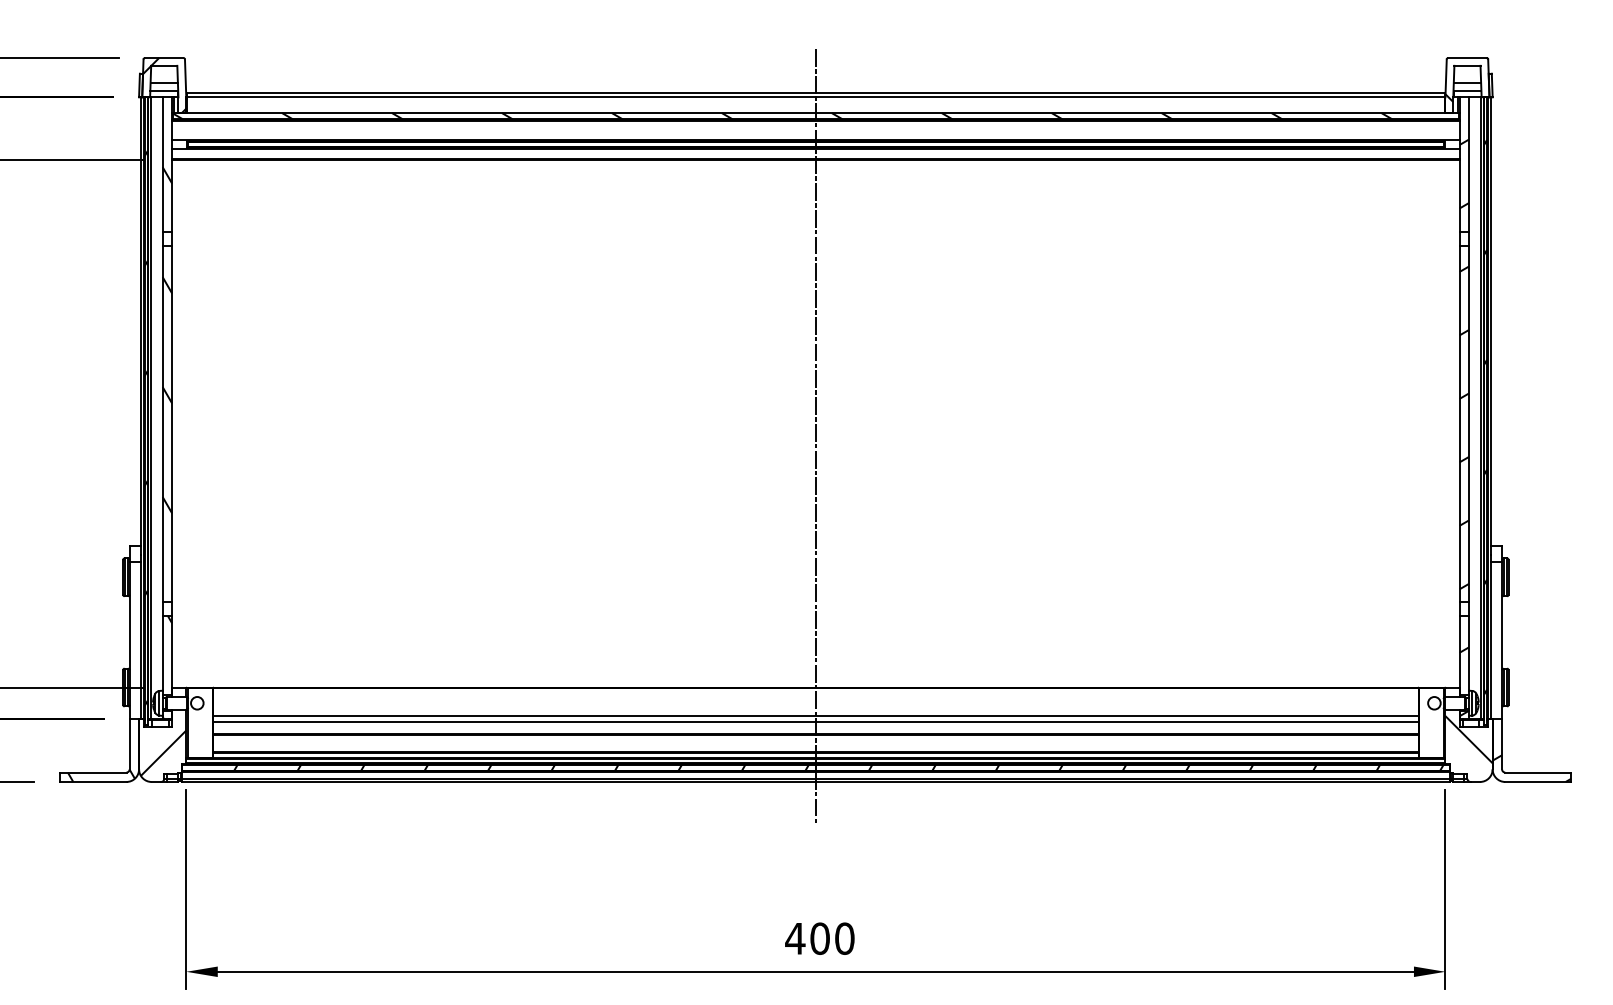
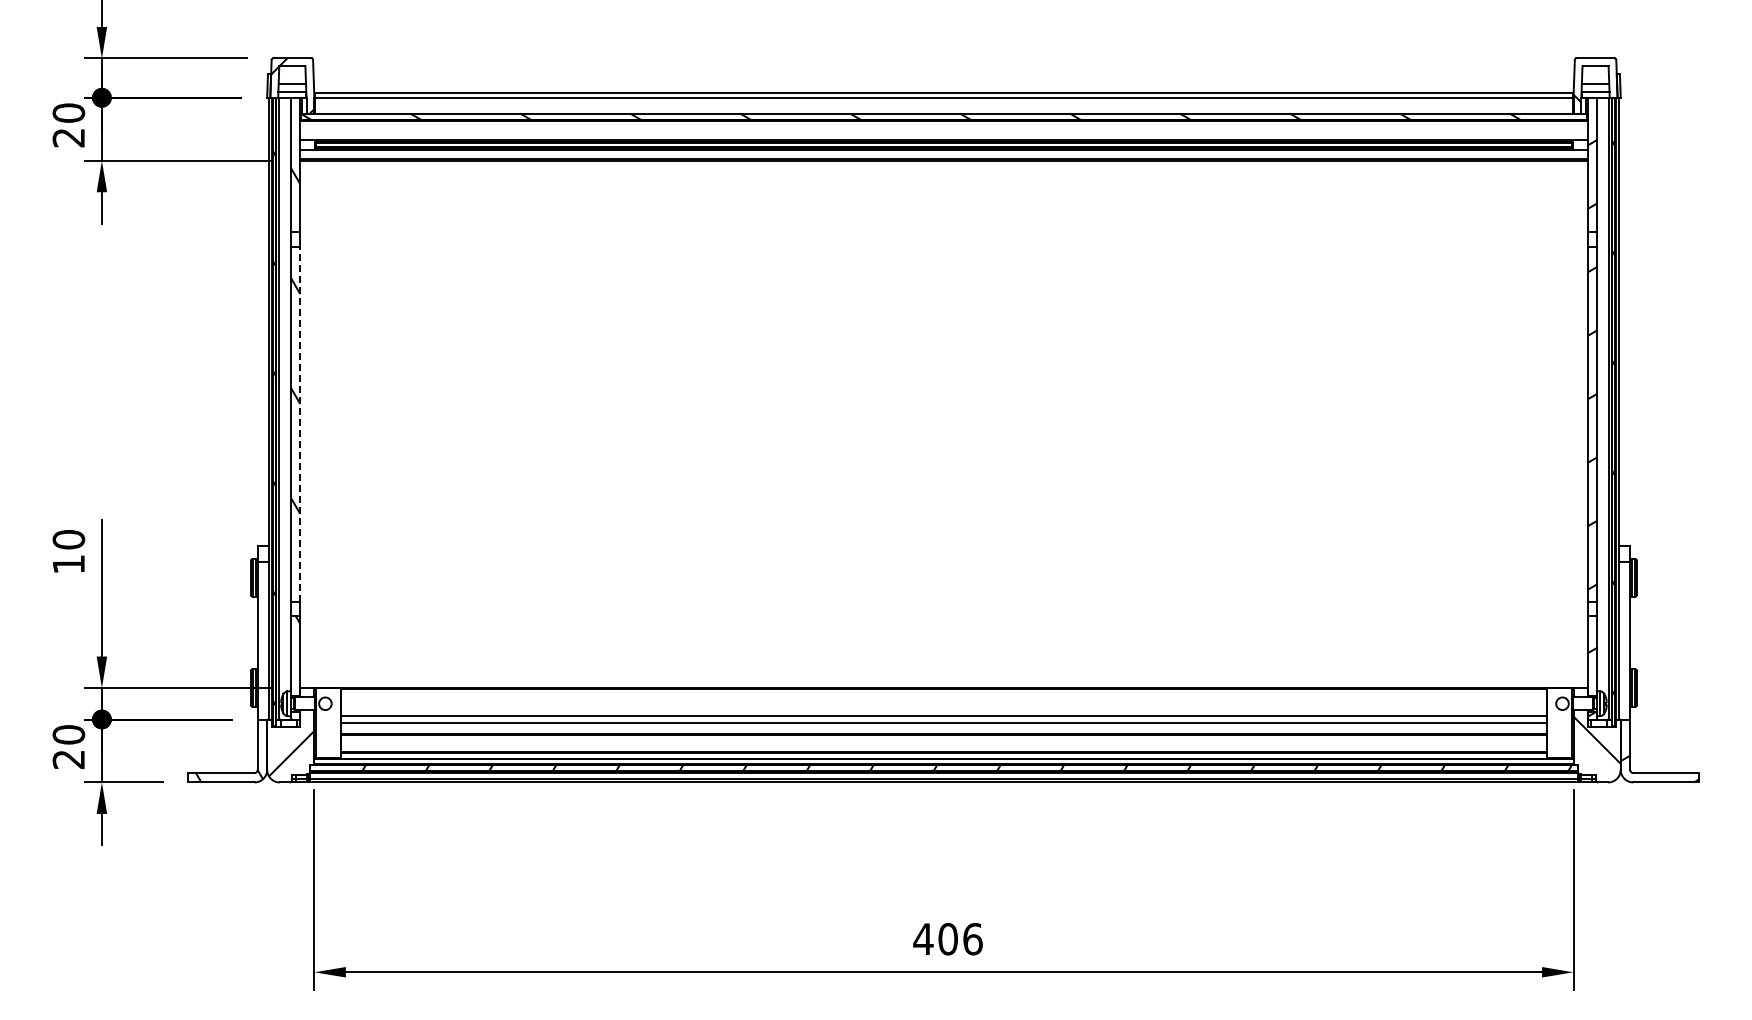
line: (172, 424) -> (300, 424), solid -> dashed
line: (815, 437) -> (943, 437), removed
text: (844, 939) -> (972, 939), 400 -> 406

